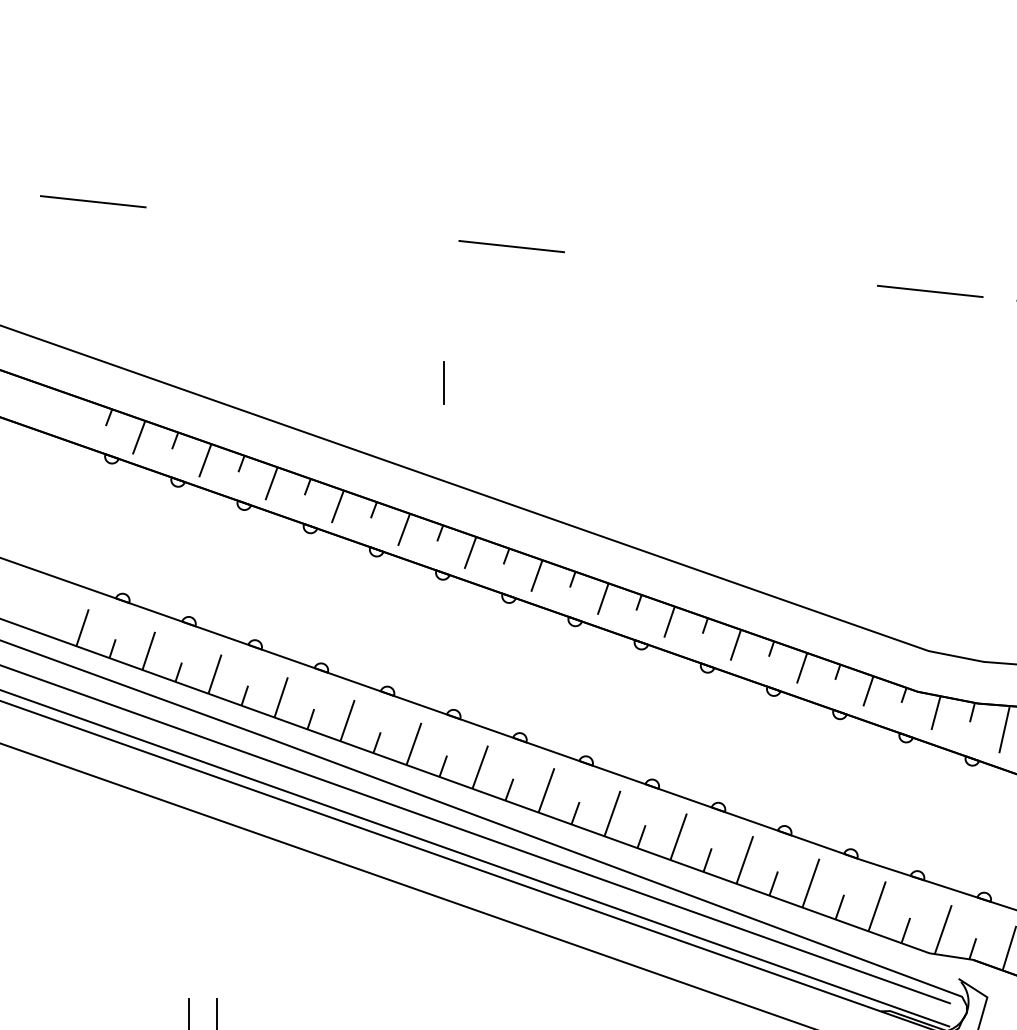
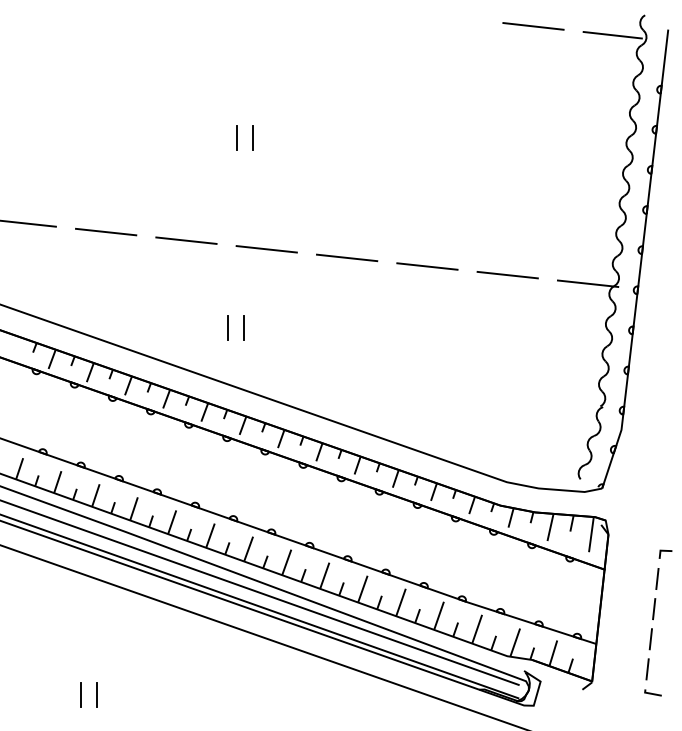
line: (459, 52) -> (236, 137), added
line: (488, 52) -> (253, 137), added
line: (233, 215) -> (106, 231), added
line: (372, 231) -> (186, 240), added
line: (650, 260) -> (346, 257), added
line: (790, 276) -> (427, 266), added
line: (471, 382) -> (243, 327), added

